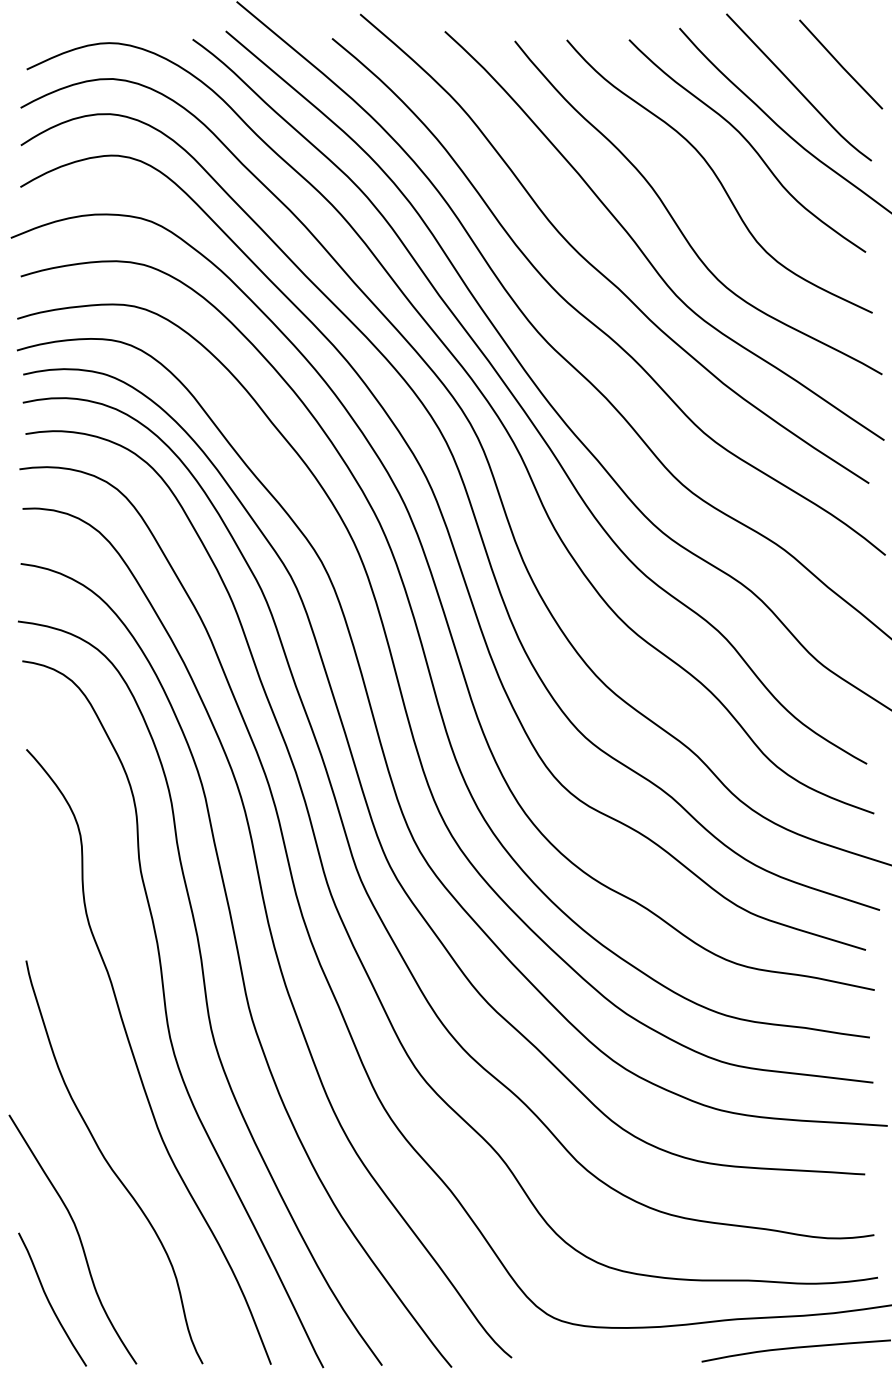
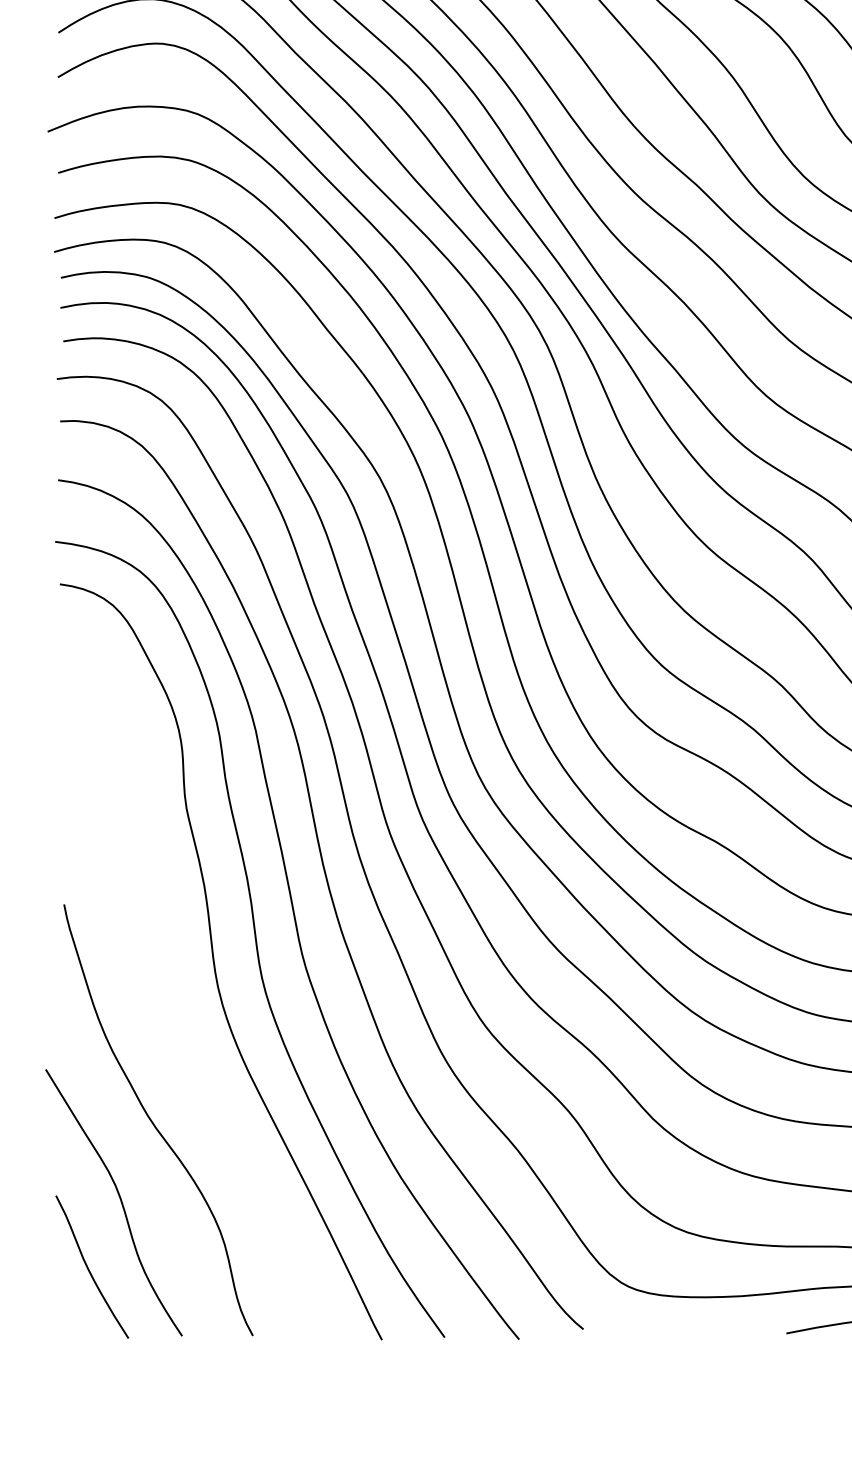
curve: (136, 1061) -> (182, 1012), removed

